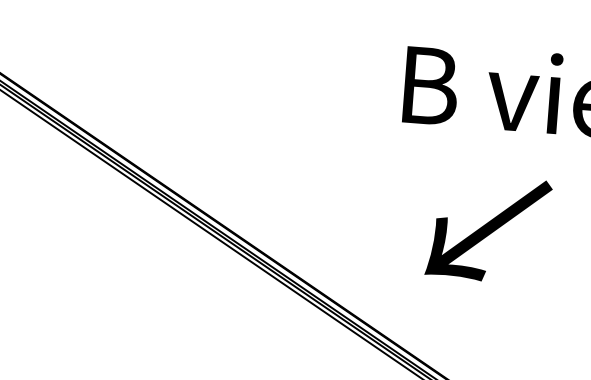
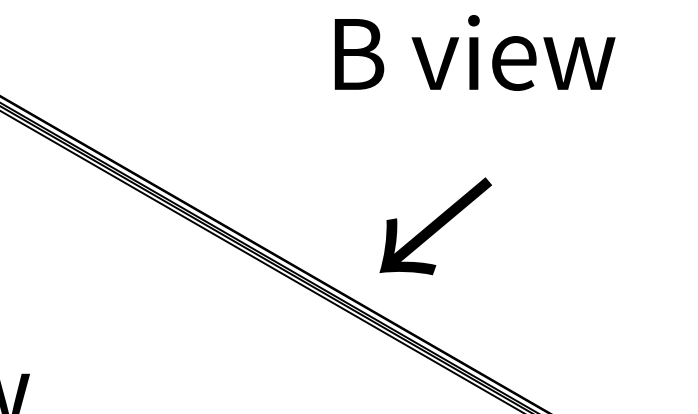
text: (488, 229) -> (435, 226), moved

